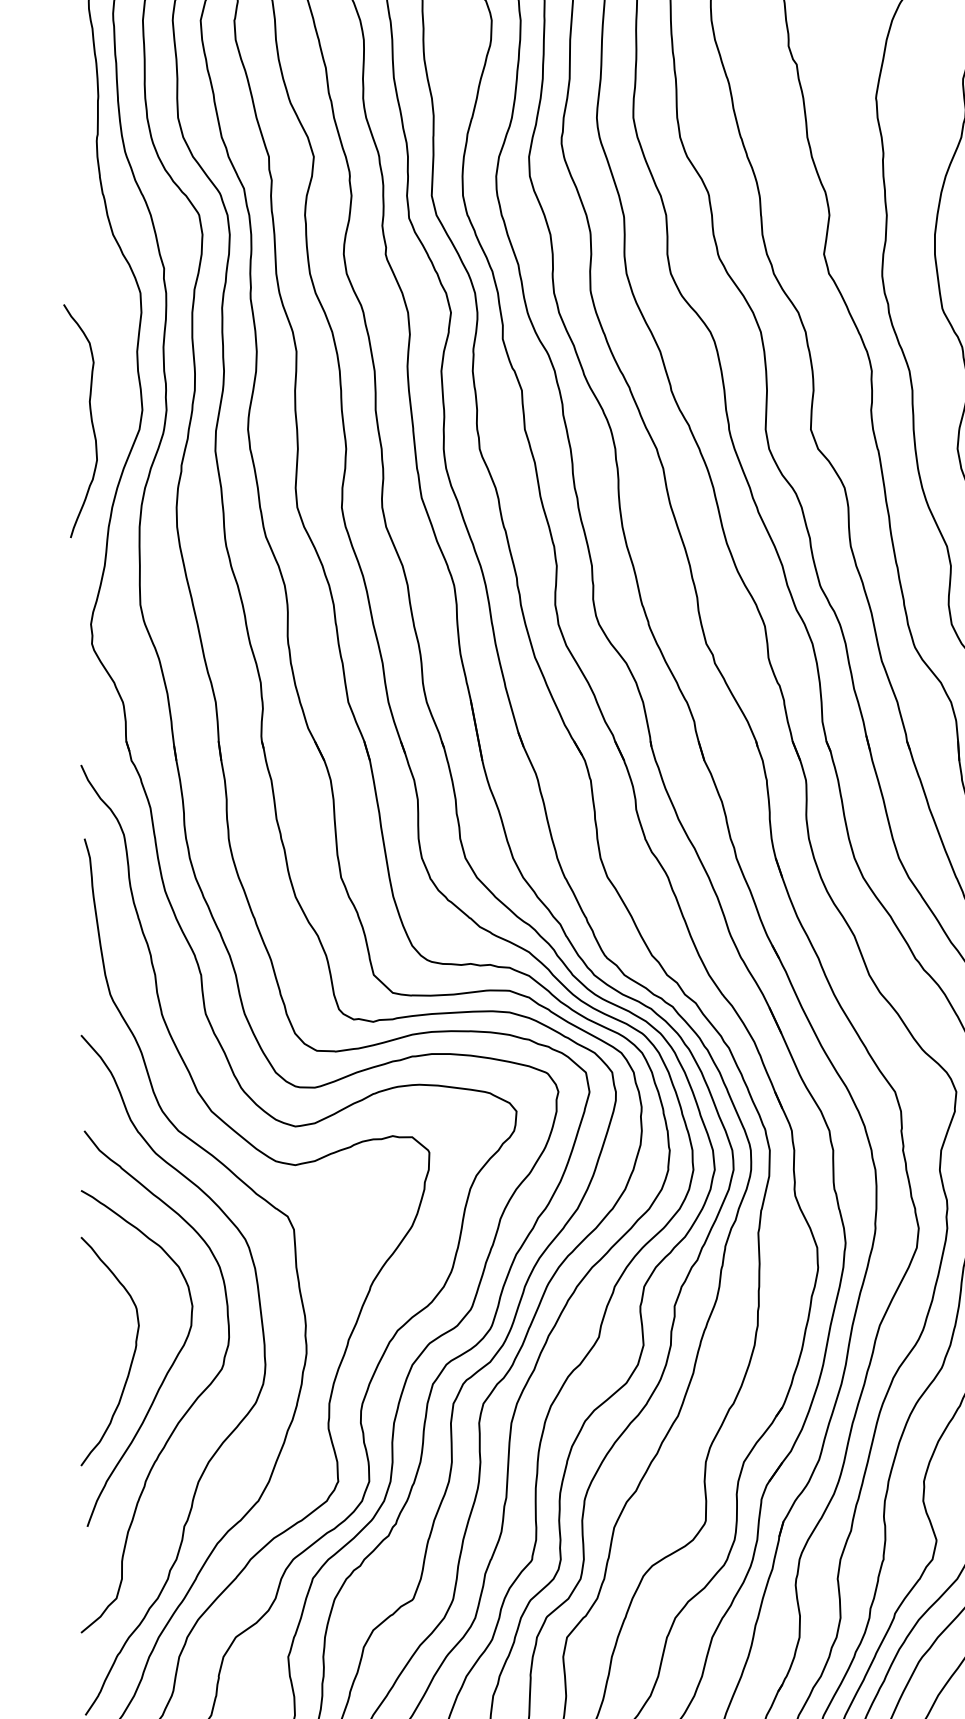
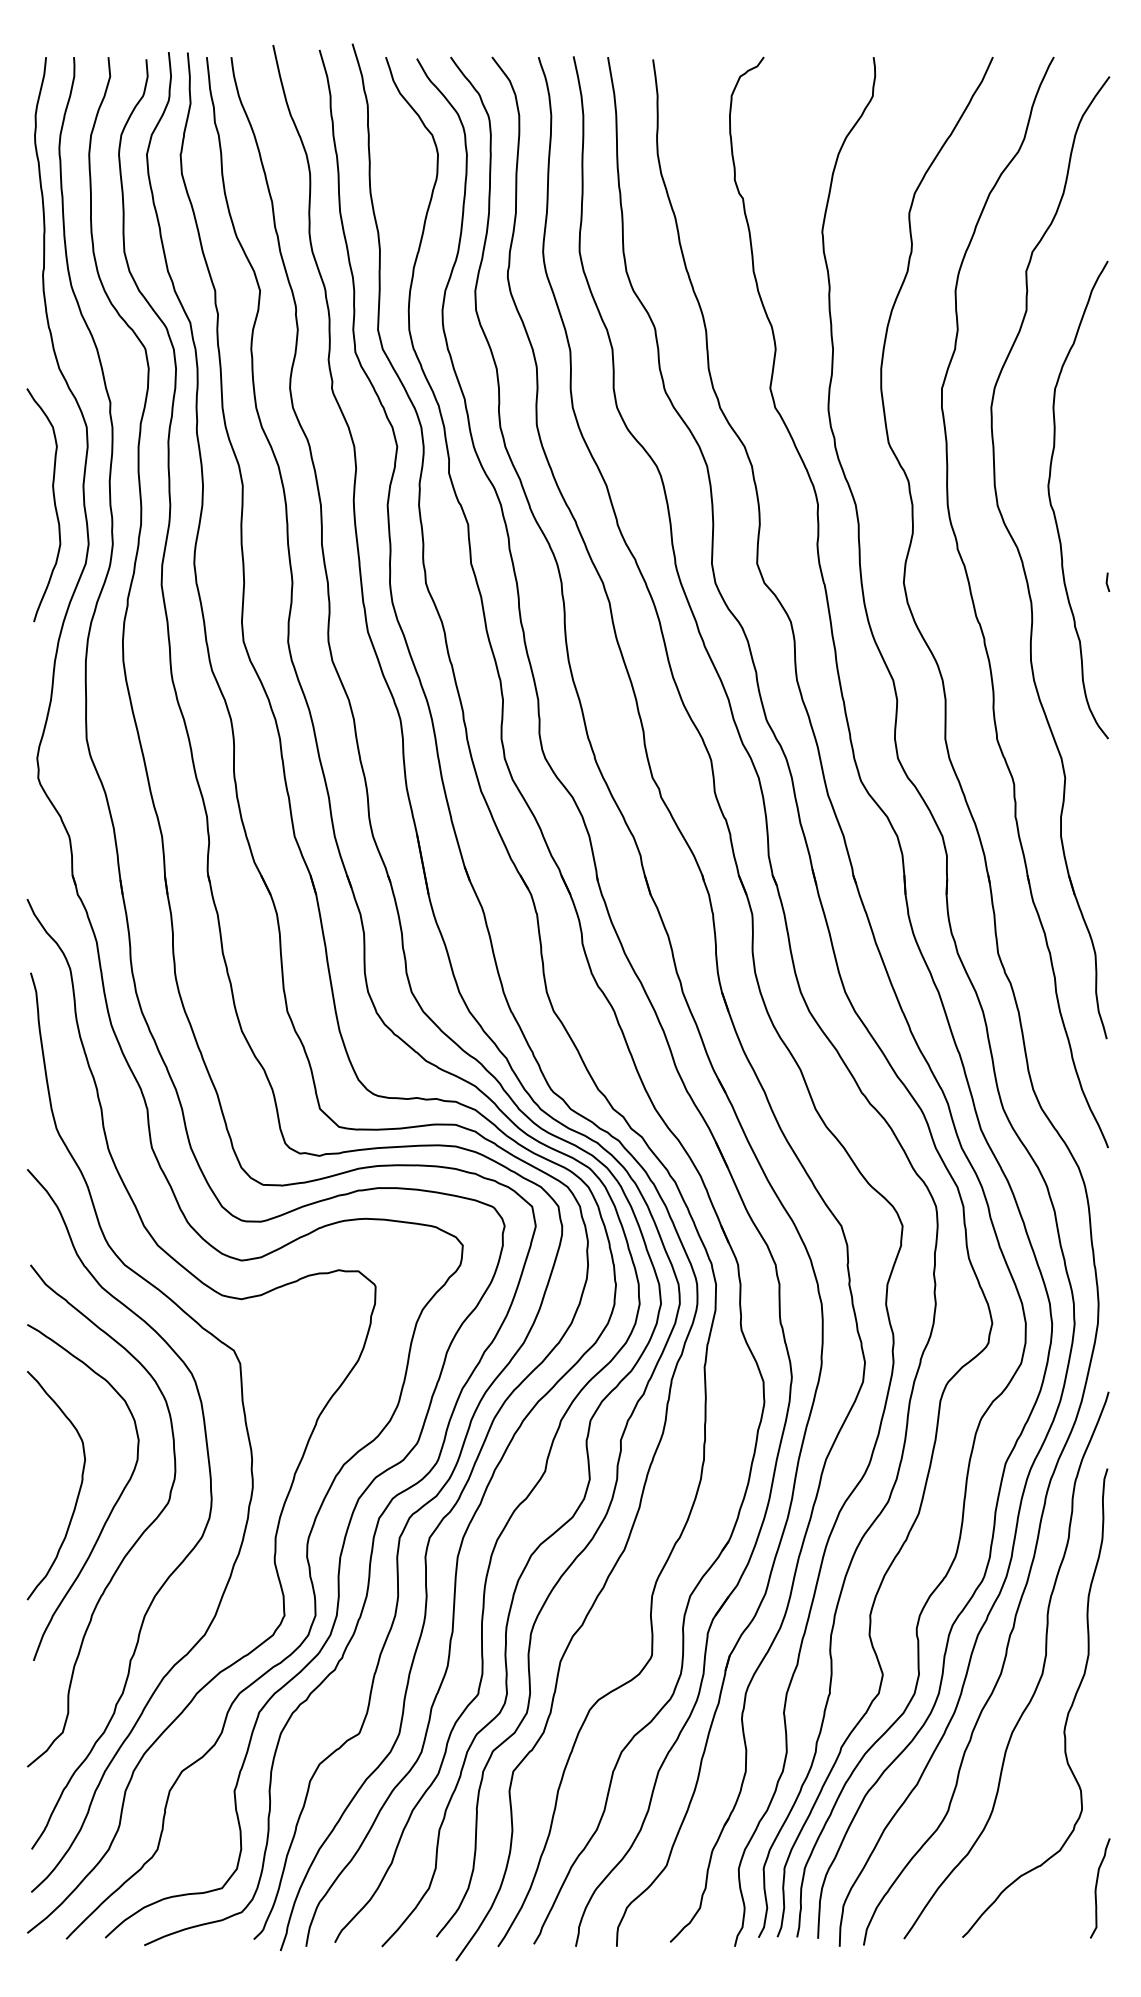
curve: (90, 417) -> (53, 501), moved

